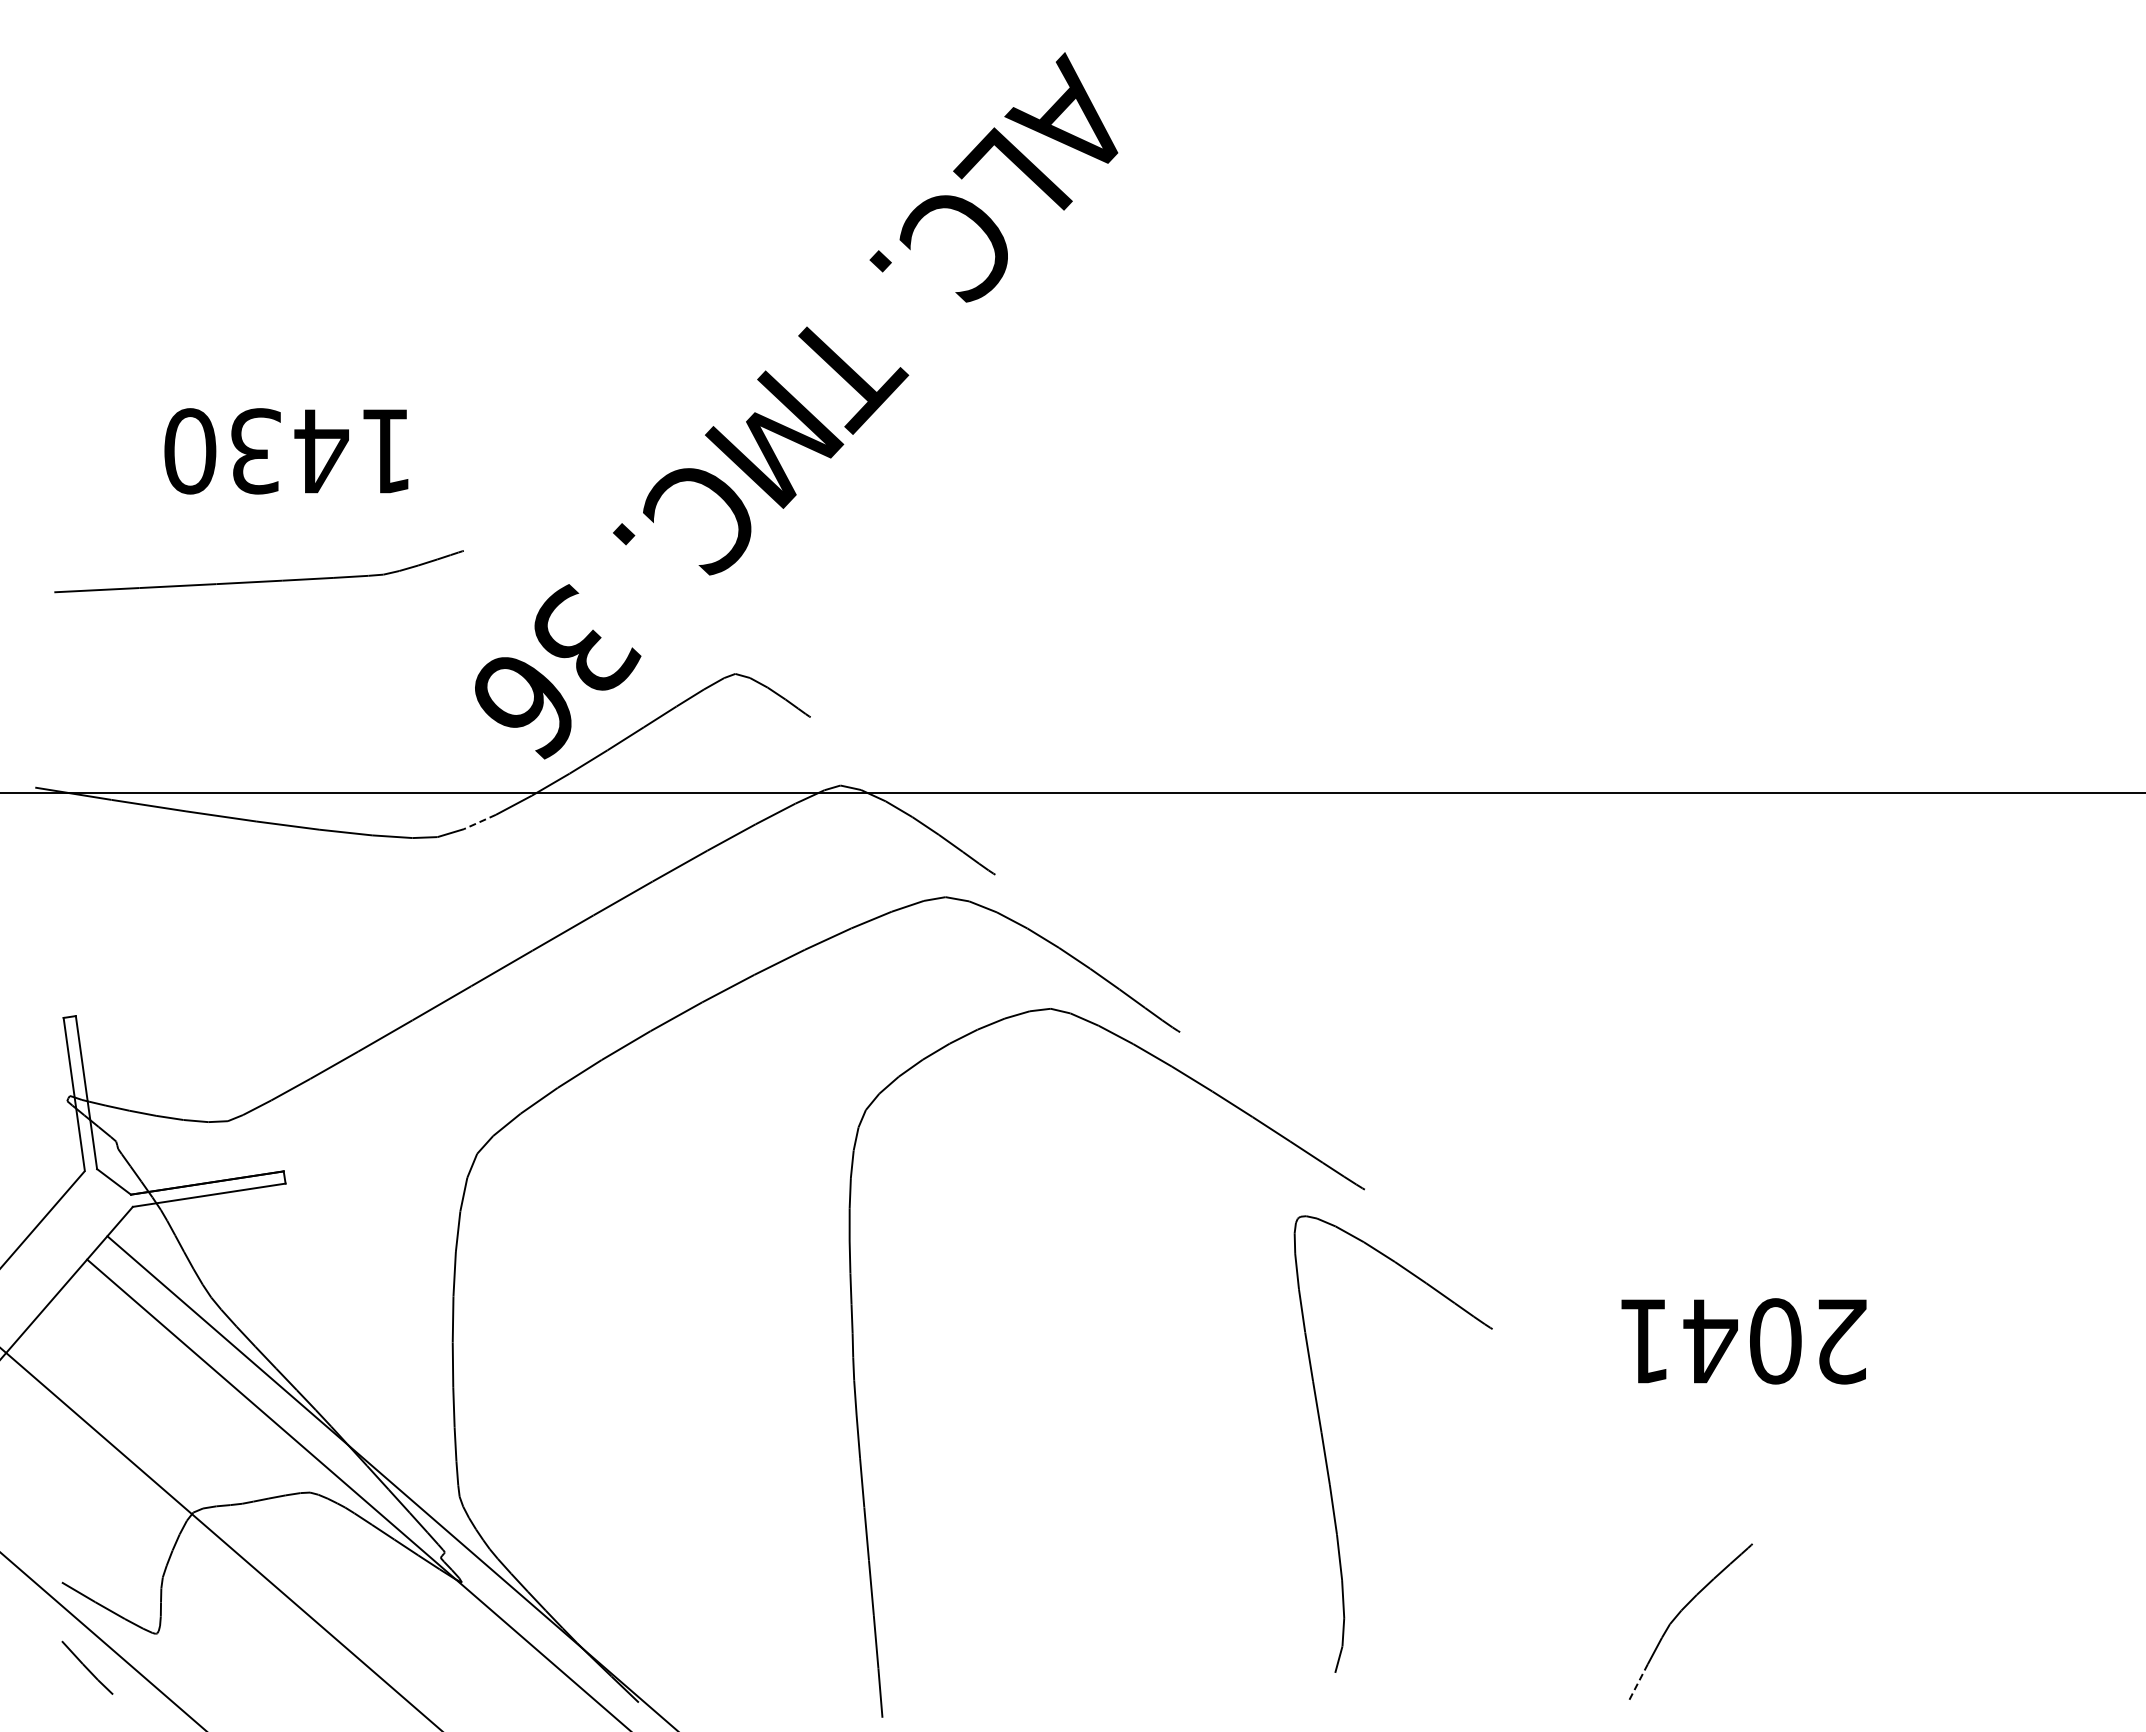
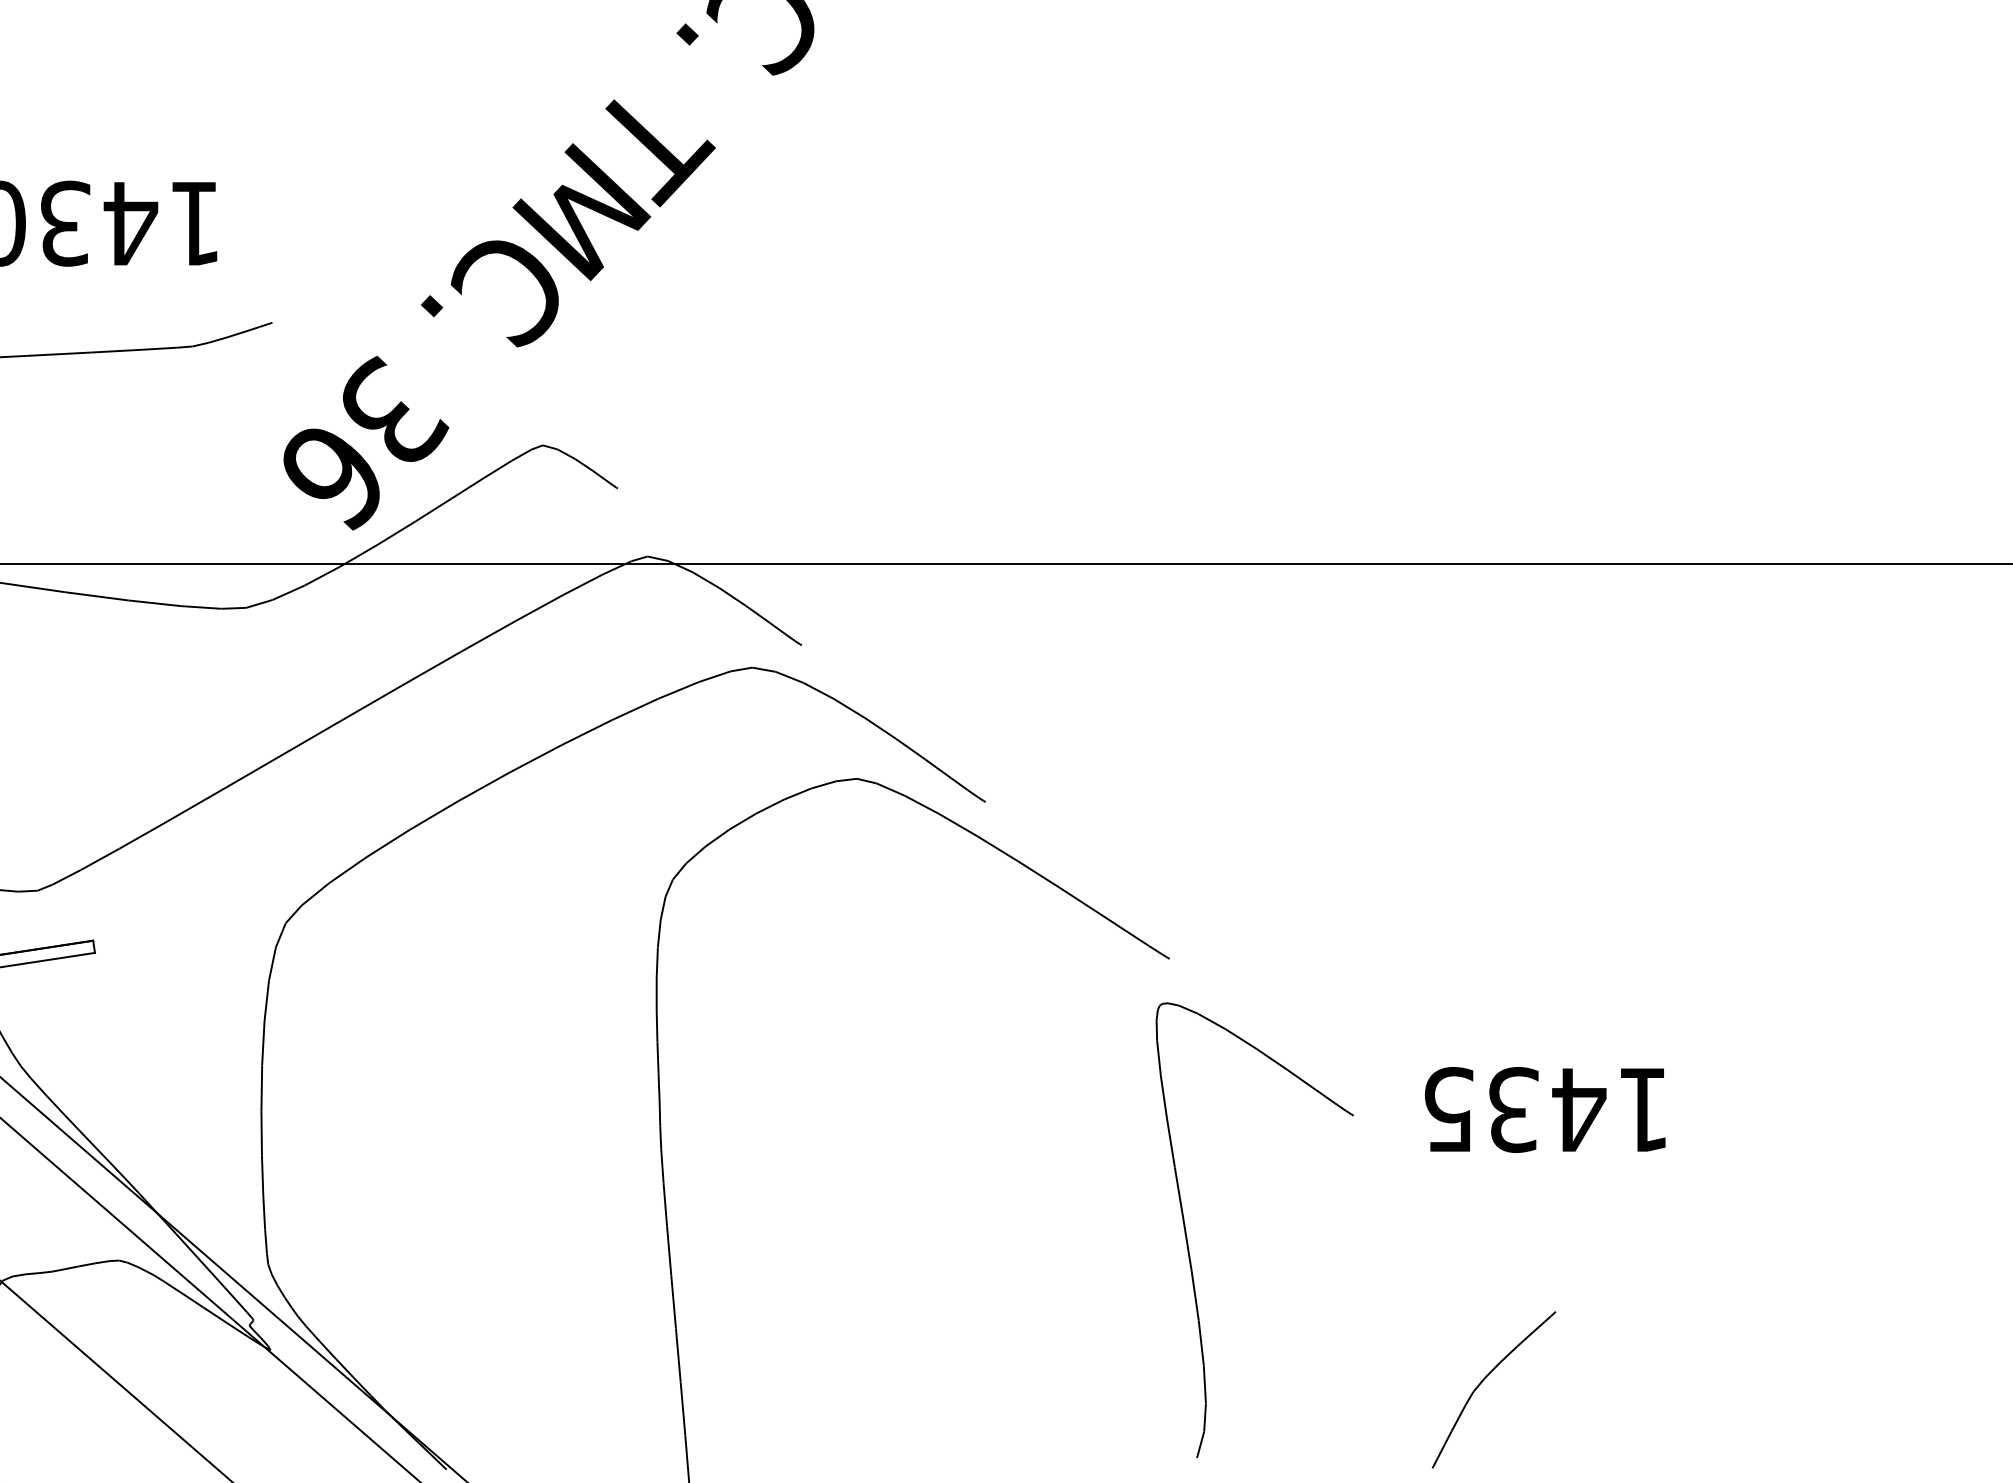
line: (479, 822) -> (288, 593), dashed -> solid
text: (1743, 1341) -> (1546, 1110), 2041 -> 1435
part: (1326, 1455) -> (1188, 1241), moved
line: (1638, 1682) -> (1442, 1449), dashed -> solid

